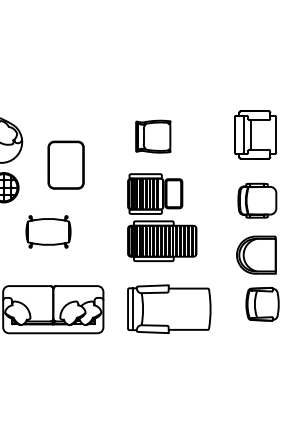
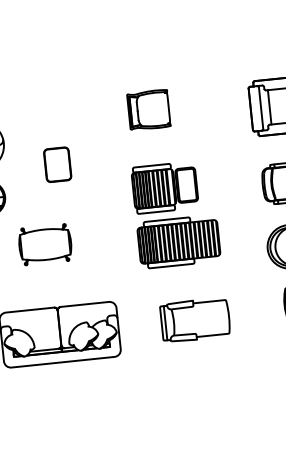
part: (153, 136) -> (149, 109), moved
part: (65, 164) -> (56, 164), size x0.6
part: (169, 308) -> (195, 319), size x0.7

